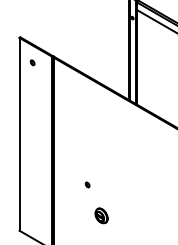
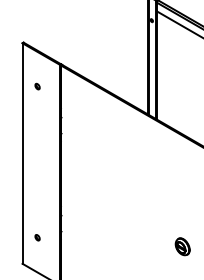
part: (32, 62) -> (37, 86), moved
part: (87, 184) -> (37, 237), moved
part: (101, 215) -> (182, 246), moved

